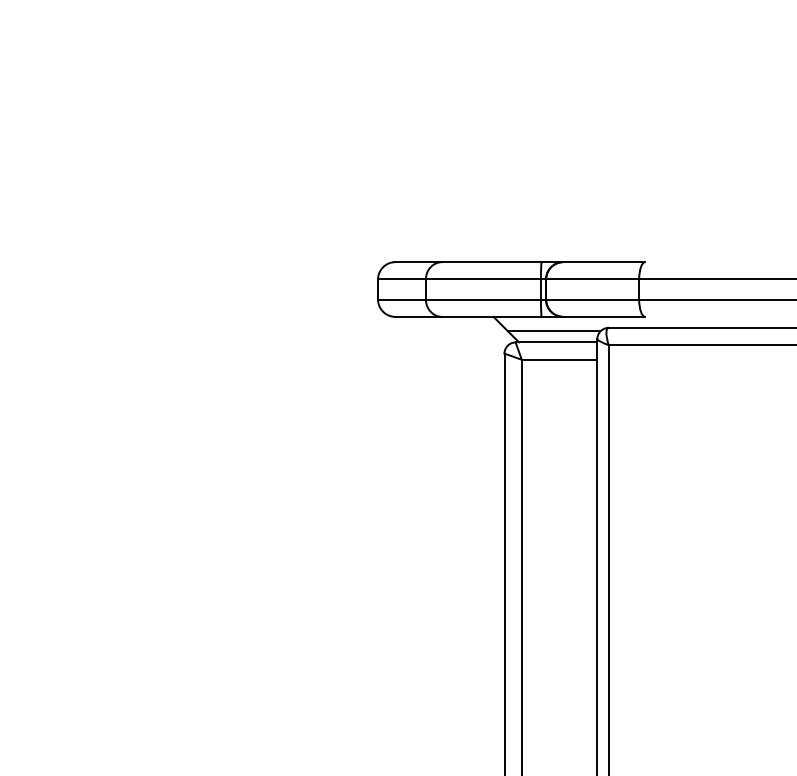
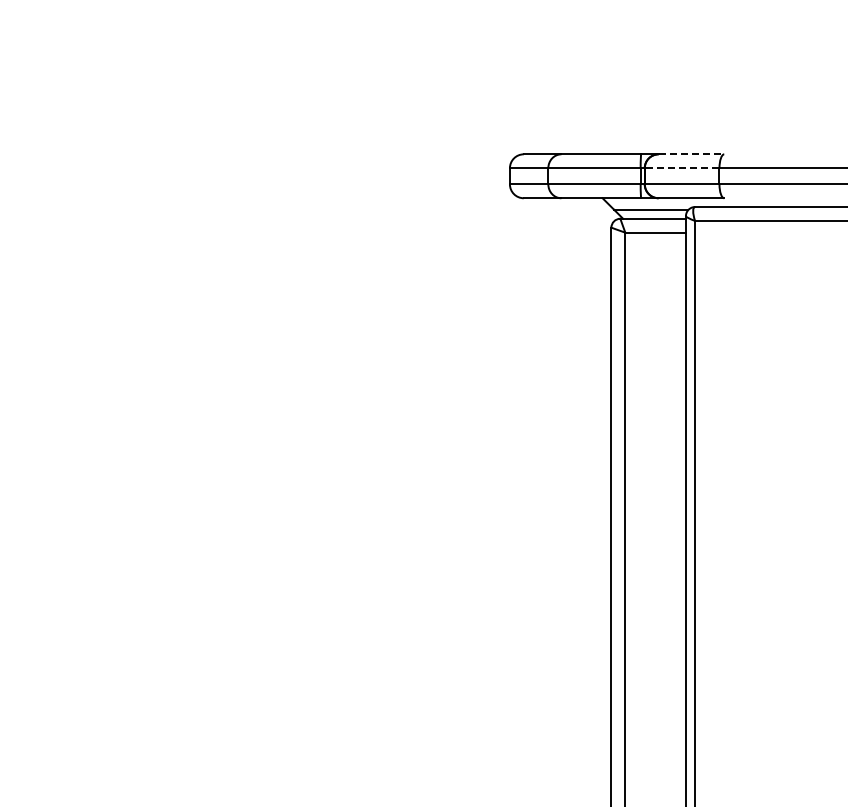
line: (604, 262) -> (691, 154), solid -> dashed
line: (591, 279) -> (681, 168), solid -> dashed

